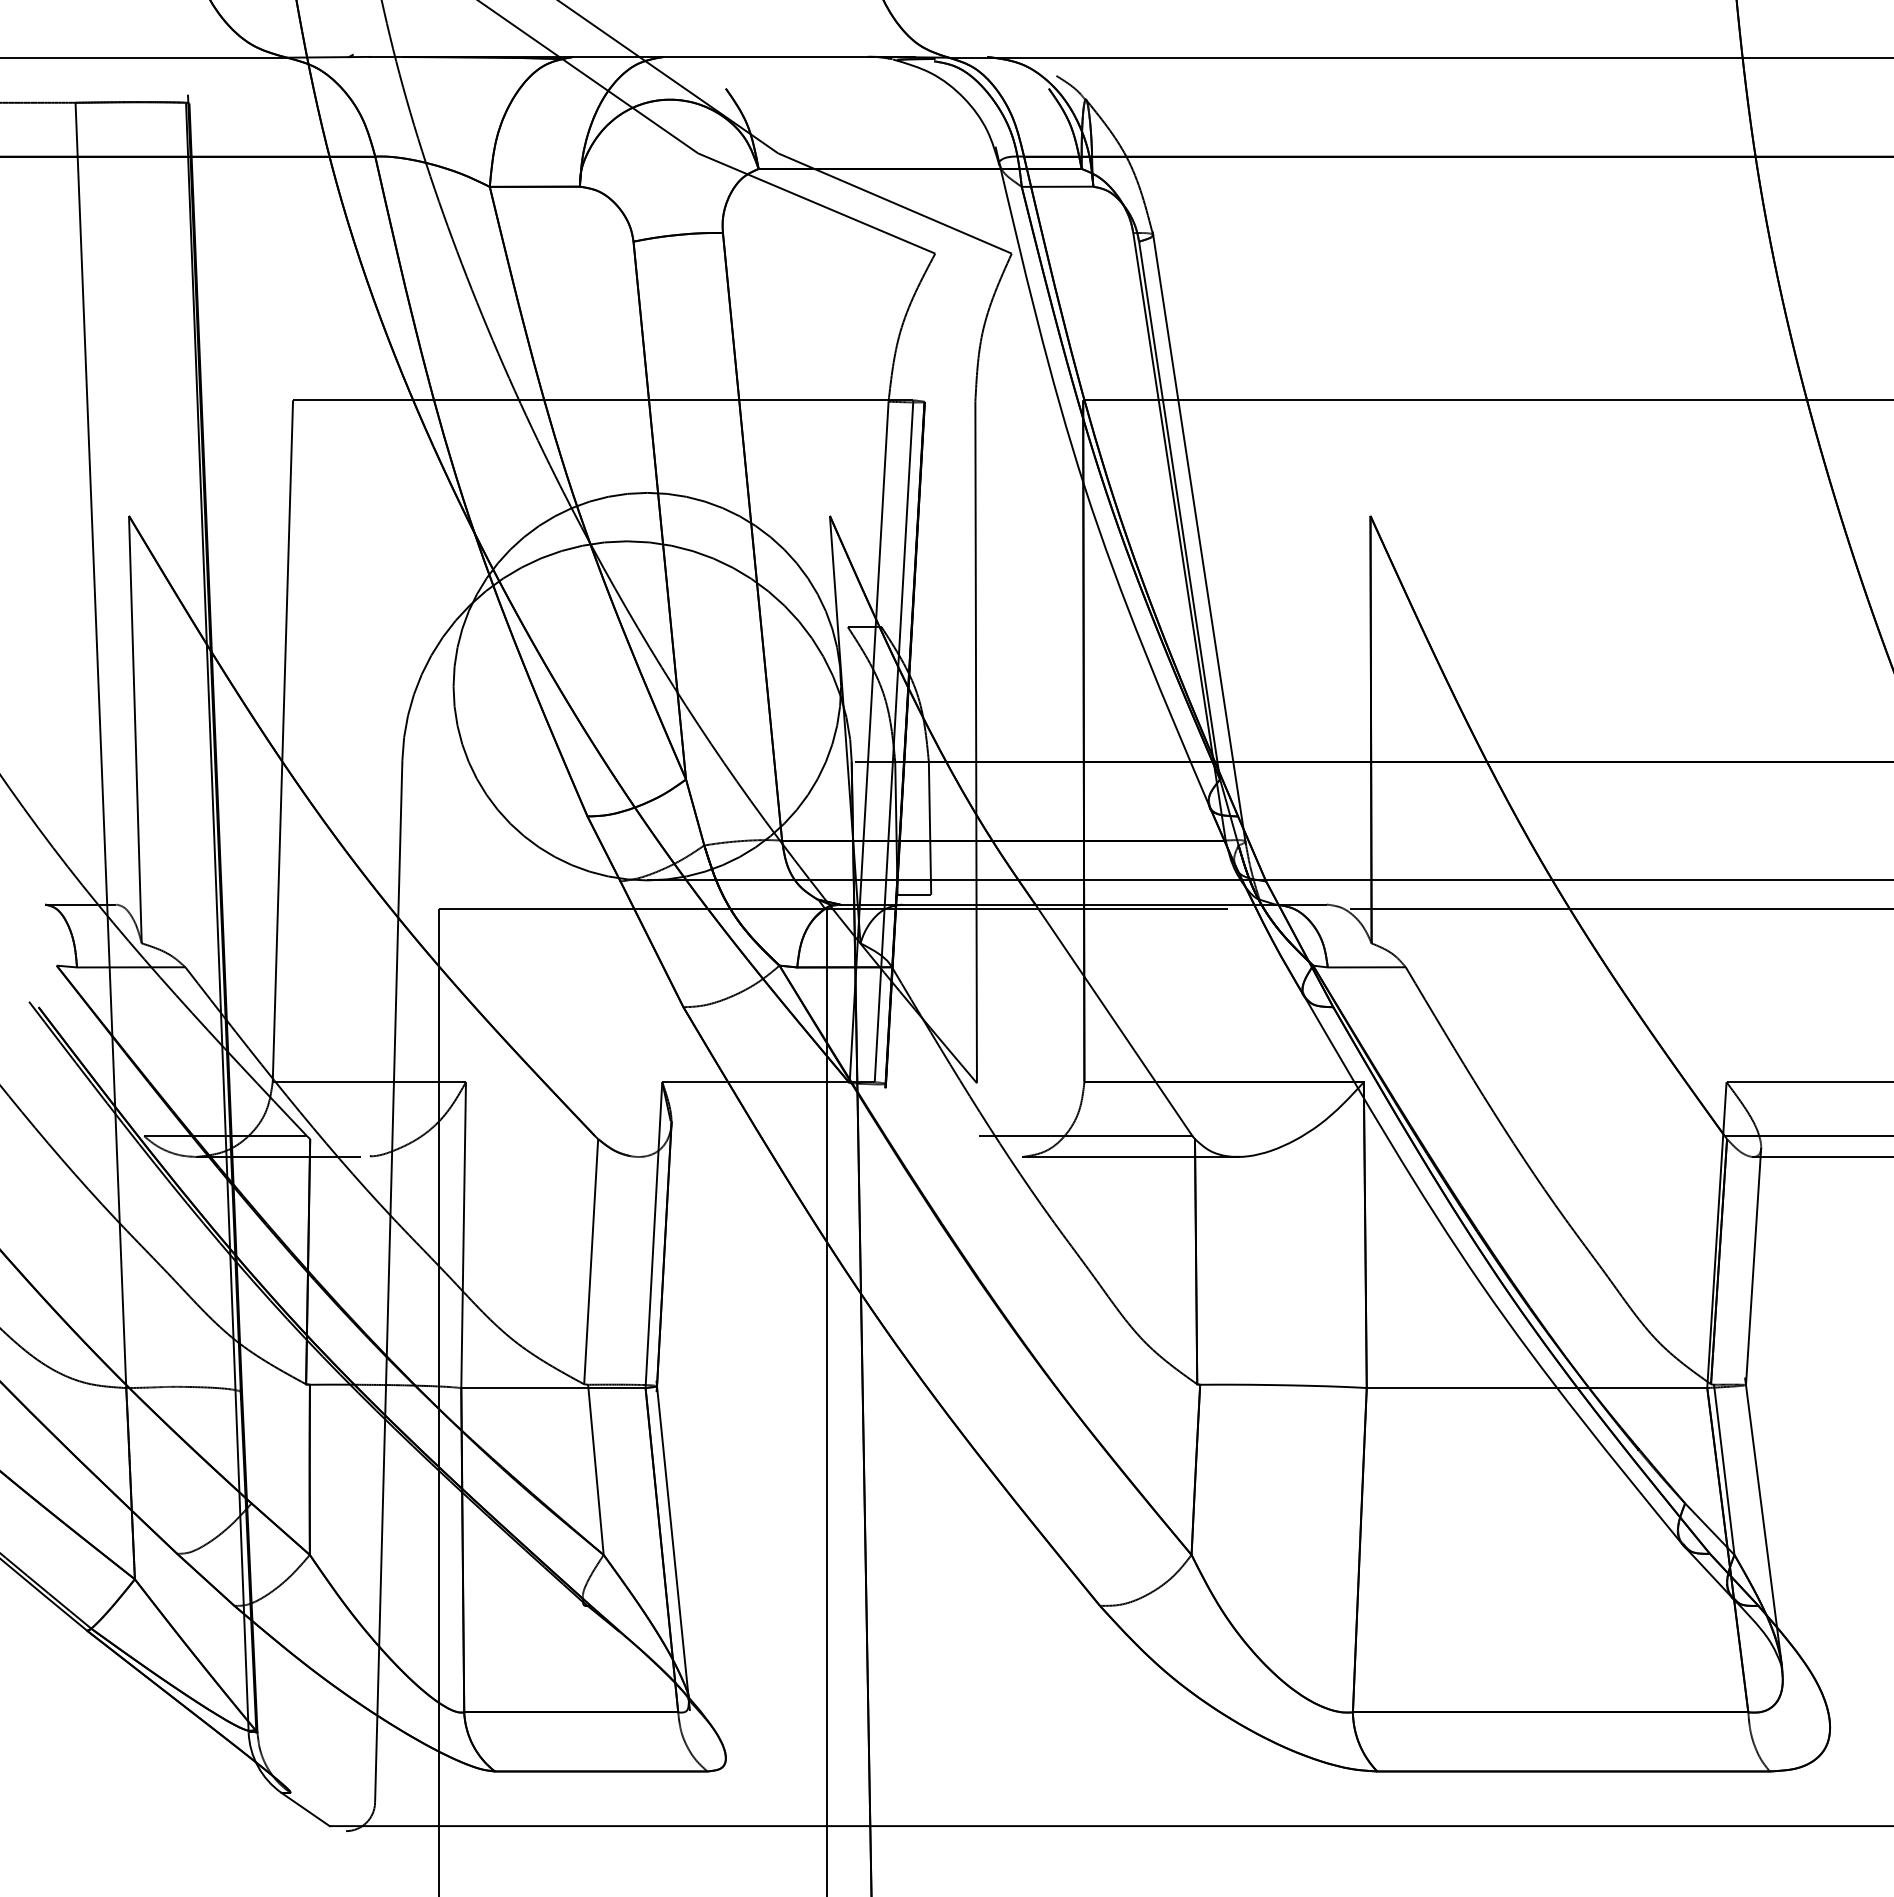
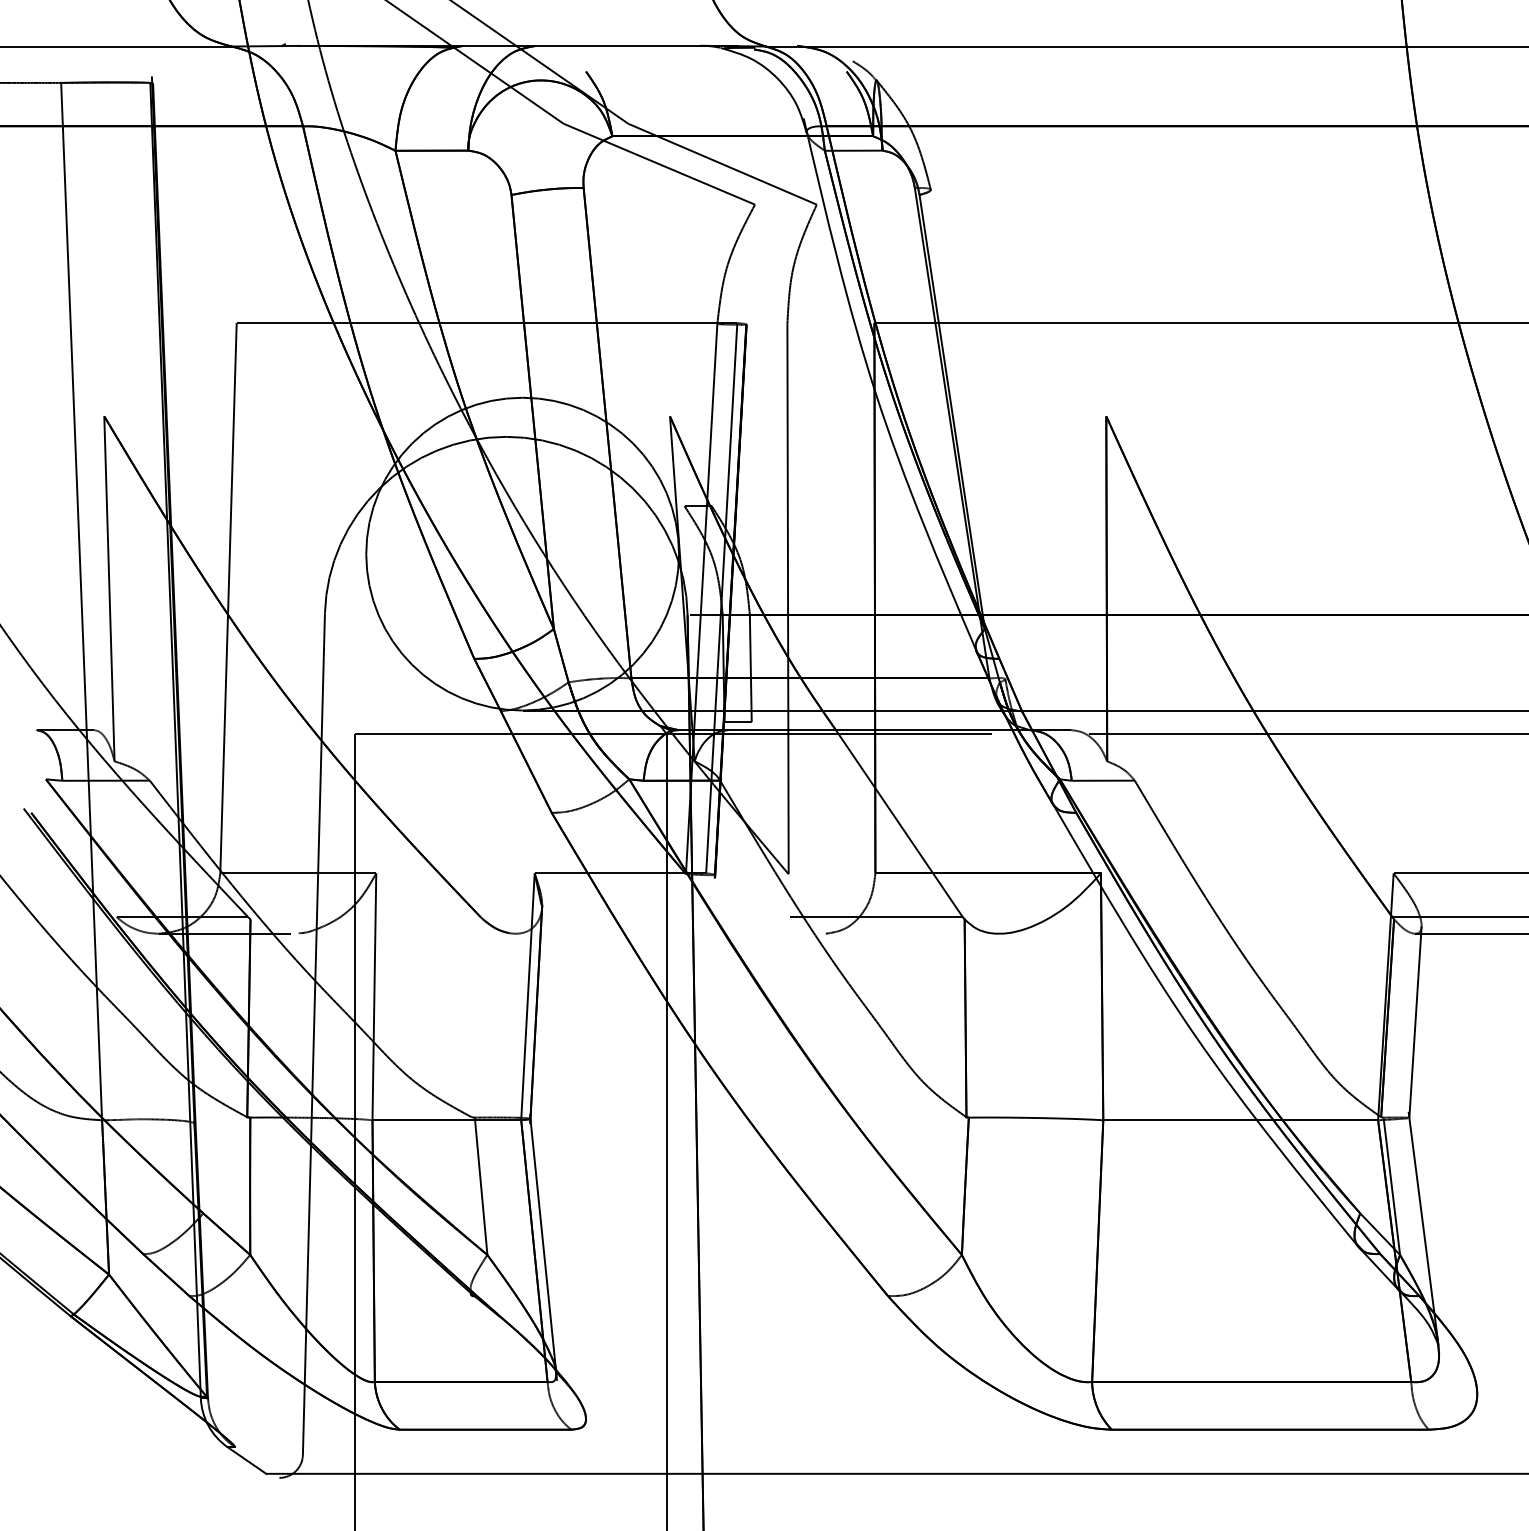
line: (1198, 538) -> (967, 434), removed
line: (1130, 1156) -> (912, 933), removed
line: (591, 1261) -> (477, 1018), removed

